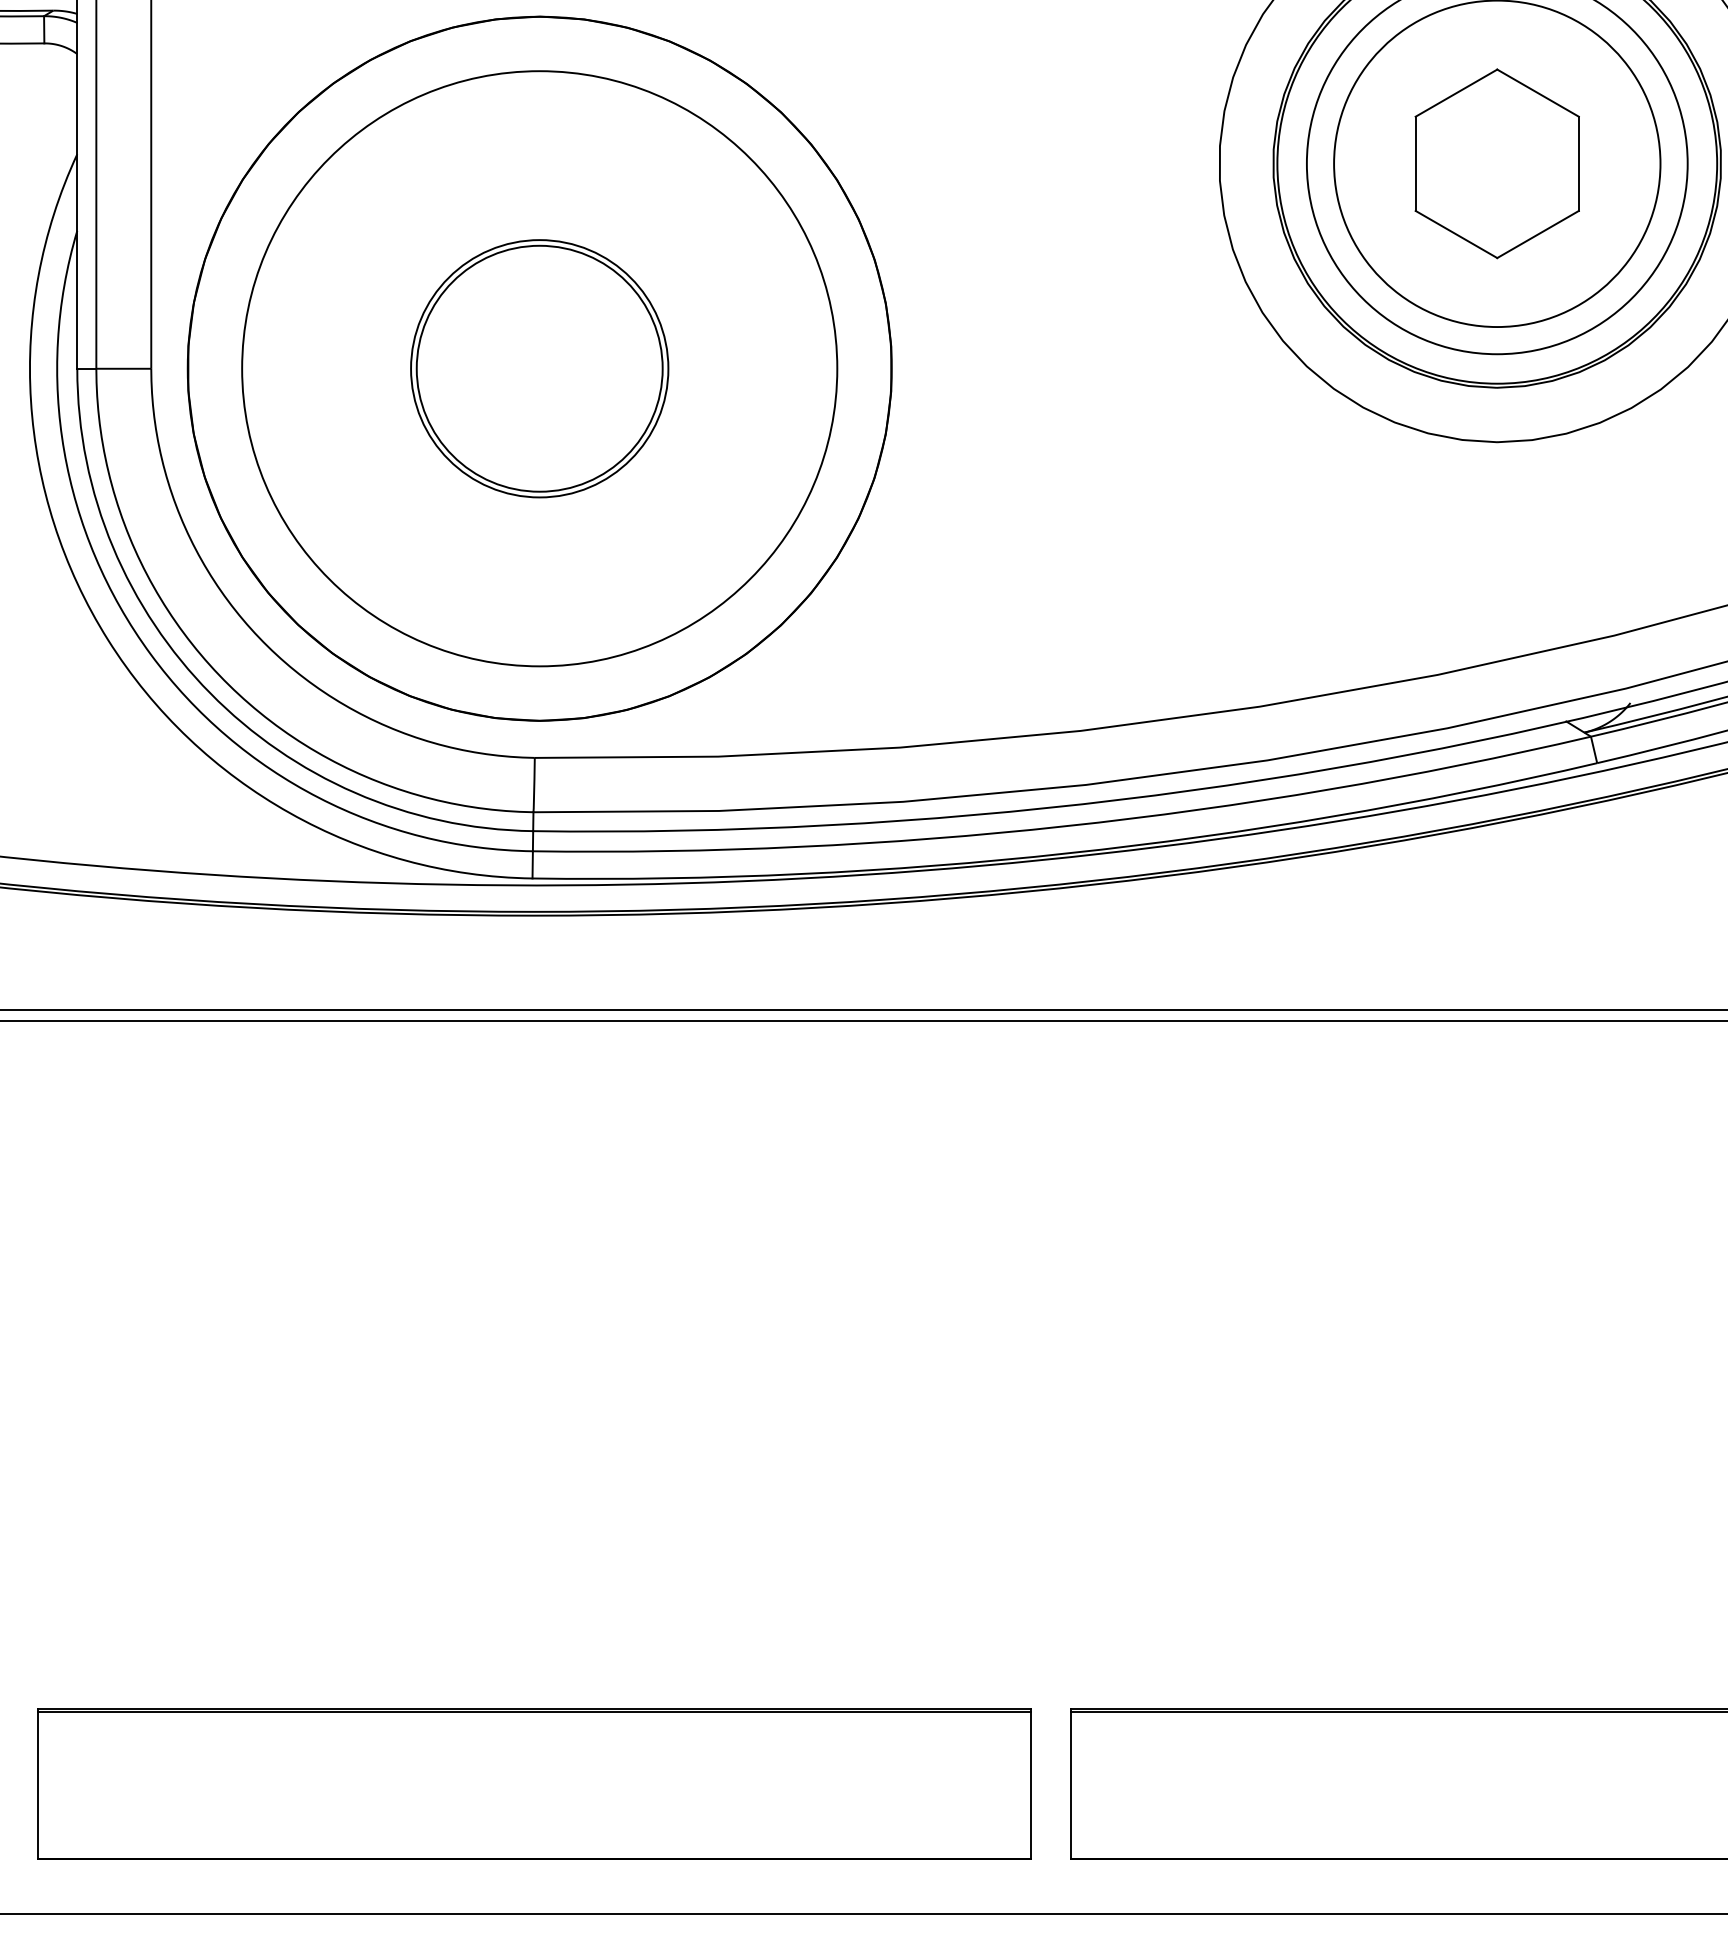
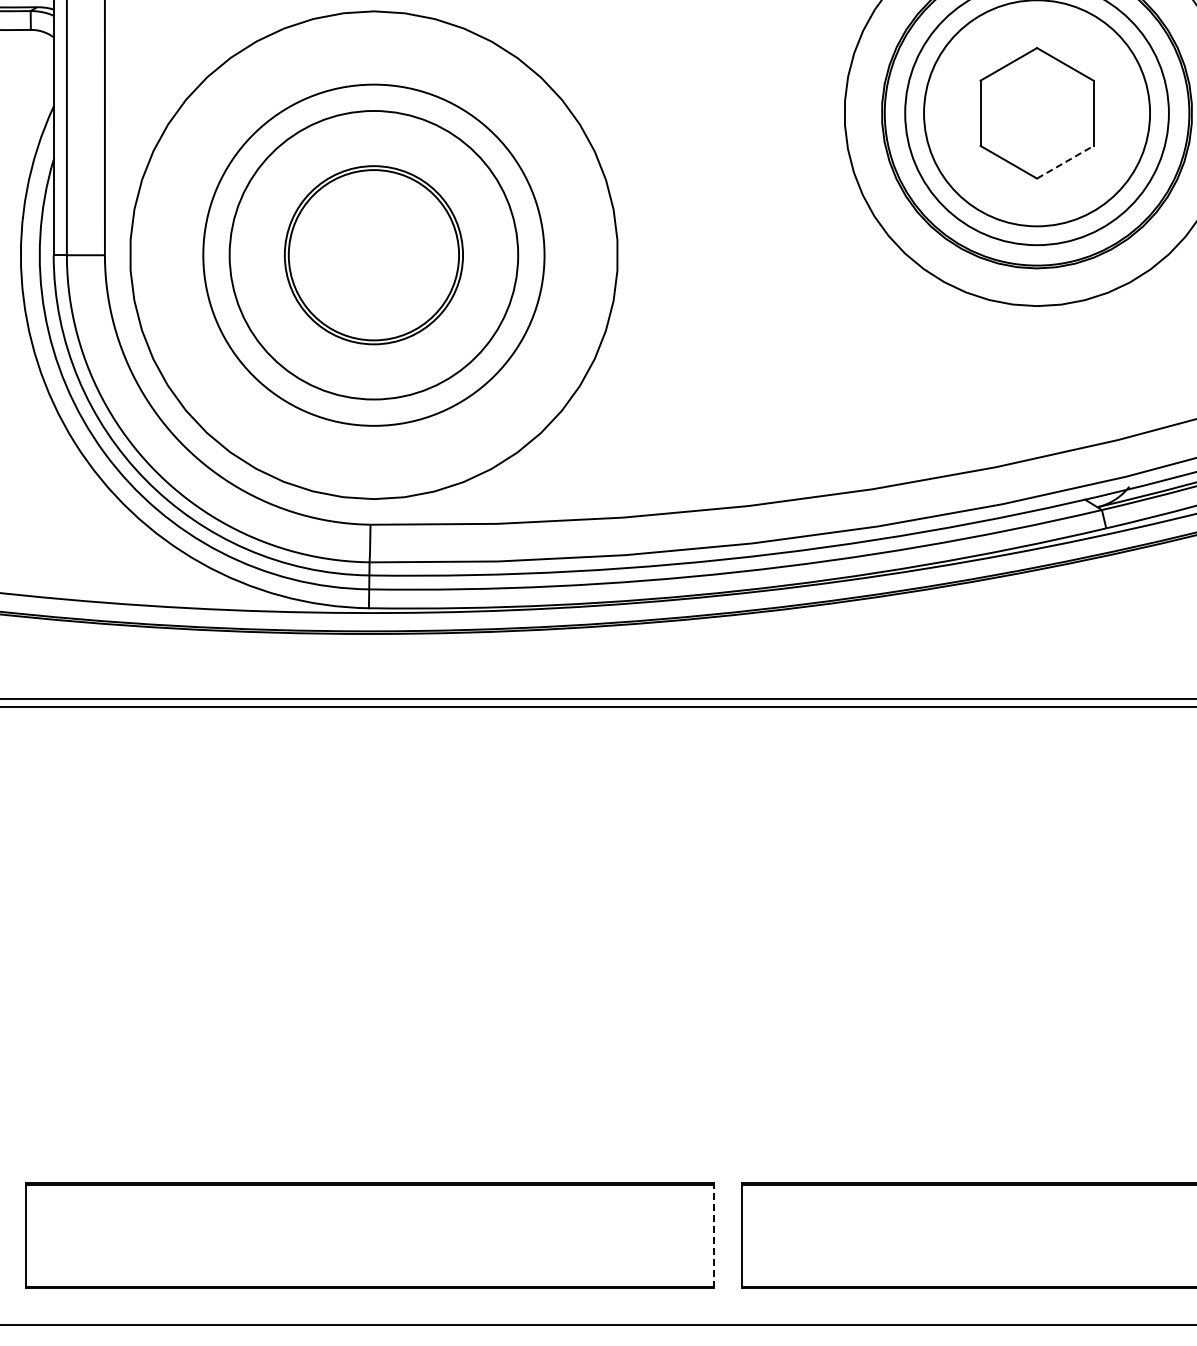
line: (1538, 234) -> (1065, 162), solid -> dashed
circle: (539, 367) -> (373, 254), size x0.7
circle: (539, 369) -> (373, 255), size x0.7
line: (1031, 1782) -> (714, 1234), solid -> dashed

